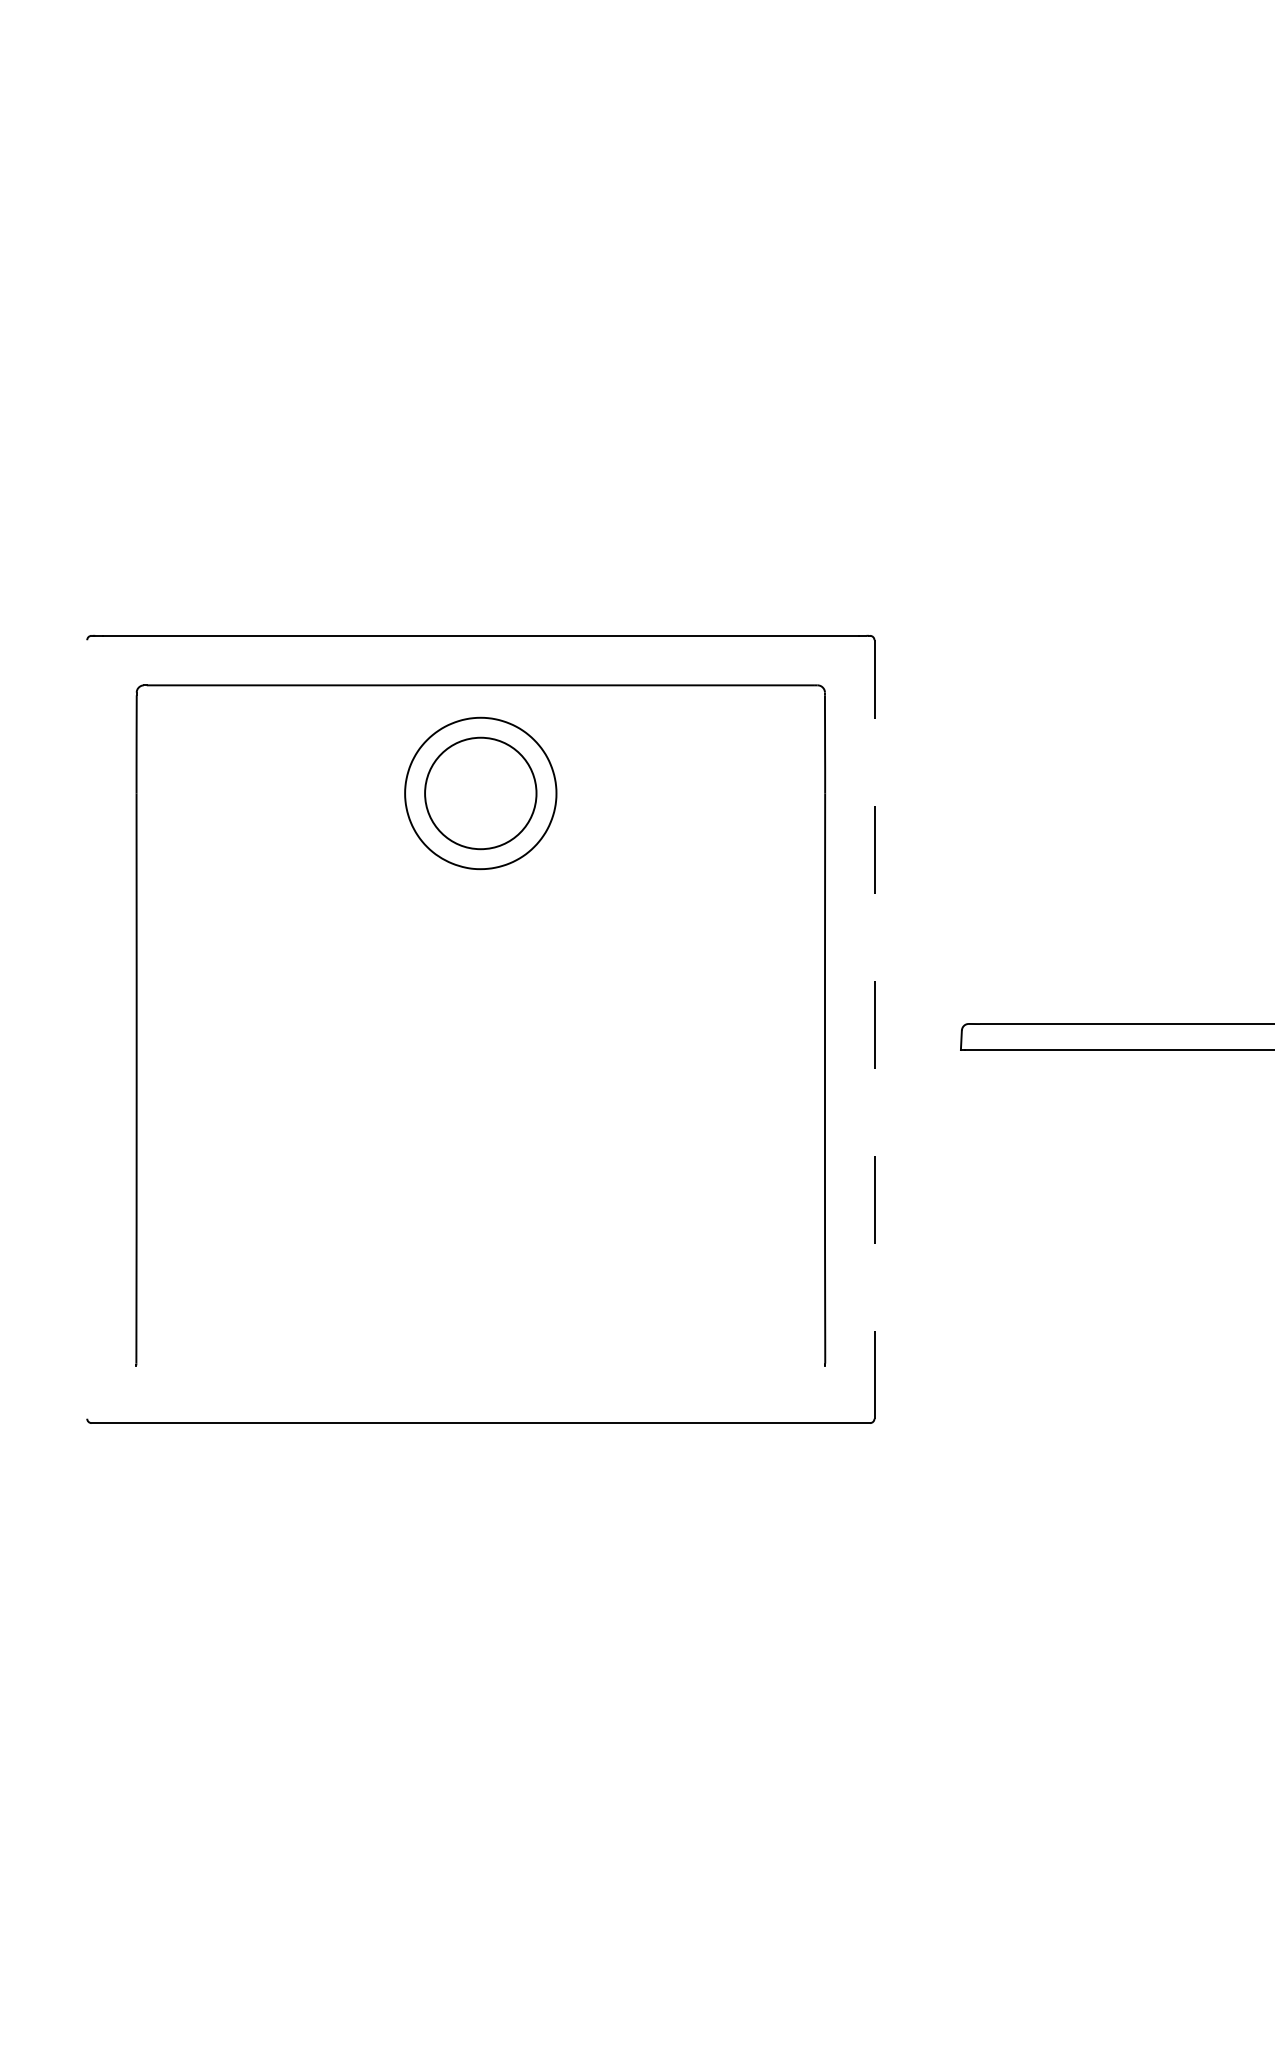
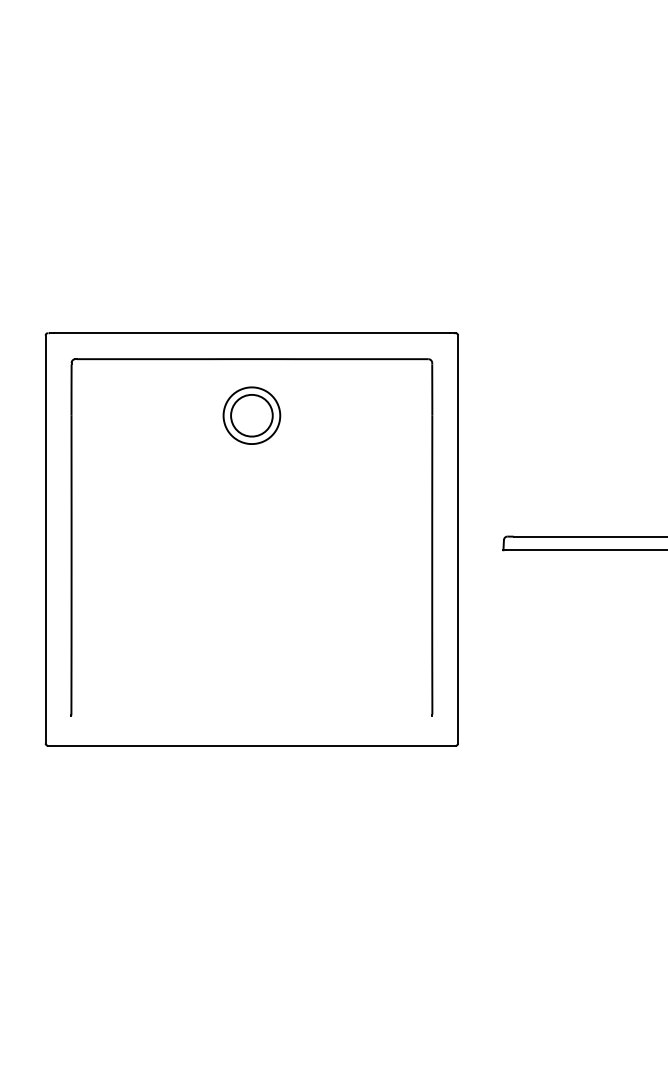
part: (480, 792) -> (251, 415), size x0.71
line: (86, 1029) -> (45, 539), added
line: (875, 1029) -> (458, 539), dashed -> solid

